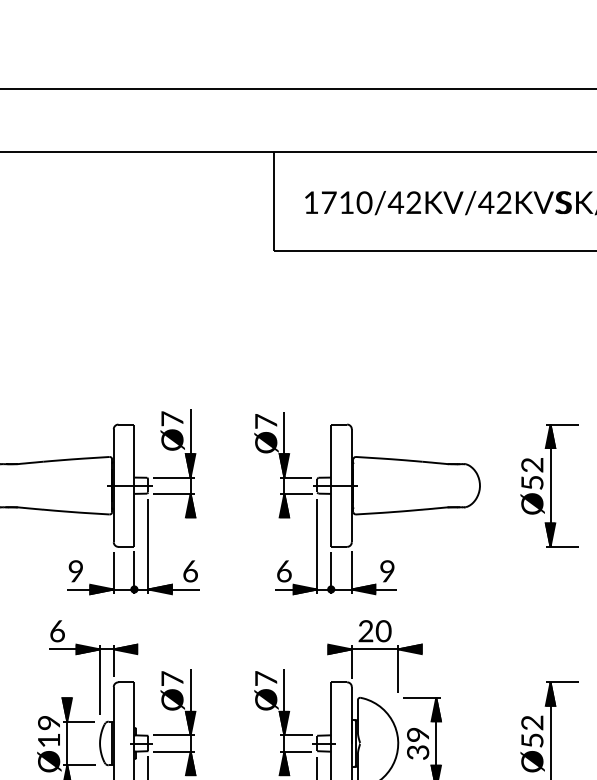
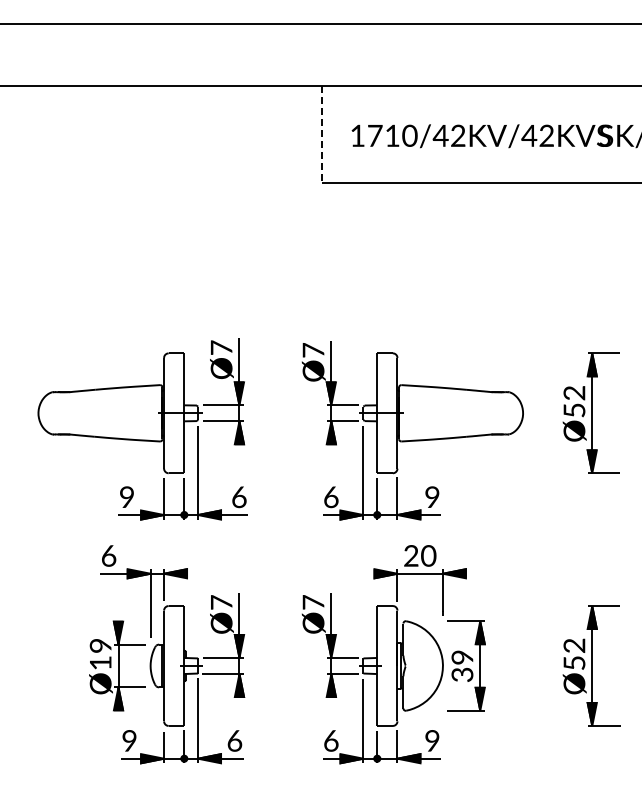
line: (274, 202) -> (321, 135), solid -> dashed

